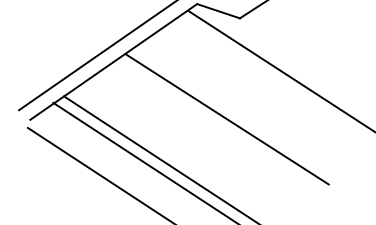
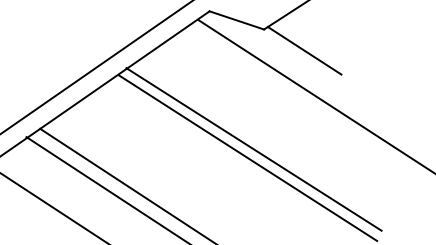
line: (271, 34) -> (304, 50), added
line: (231, 112) -> (253, 149), added

